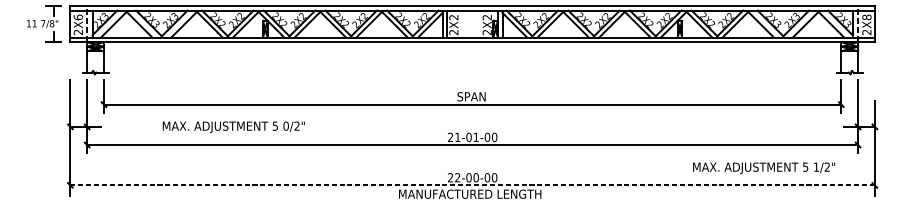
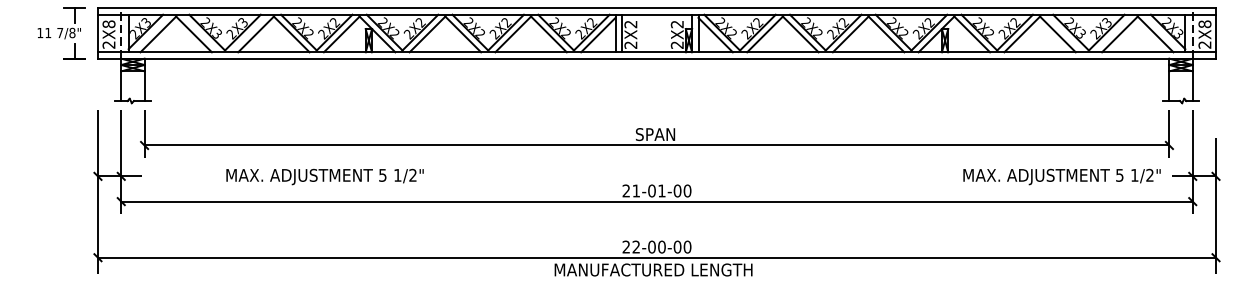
text: (78, 17) -> (108, 24), 2X6 -> 2X8
text: (285, 125) -> (397, 174), 0/2" -> 1/2"
text: (763, 167) -> (1061, 176), moved
line: (473, 185) -> (657, 257), dashed -> solid

